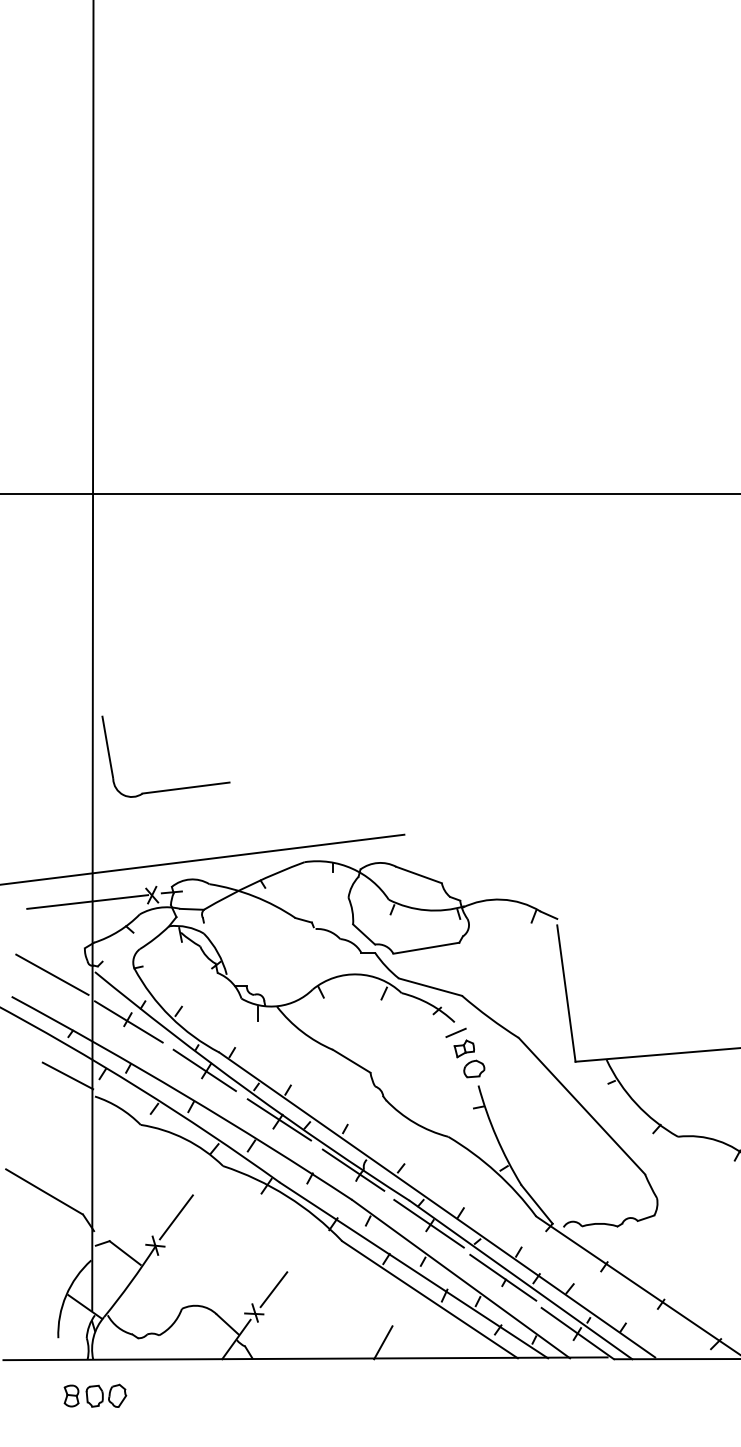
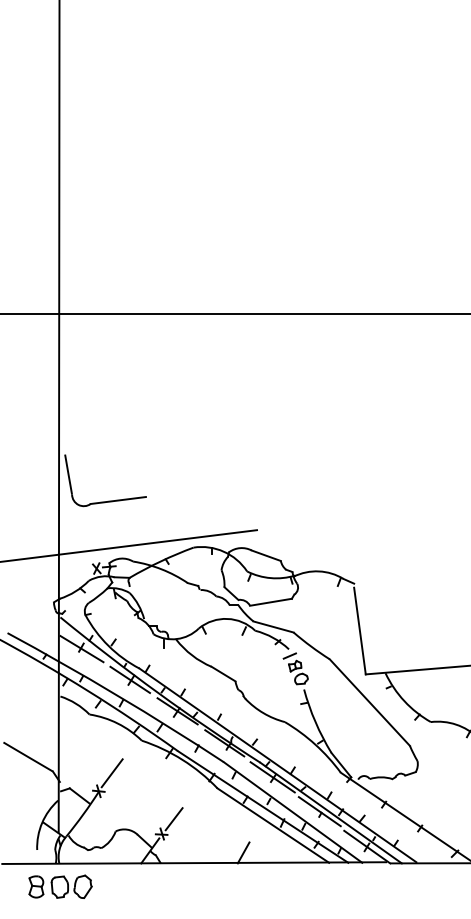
line: (87, 901) -> (55, 572), removed
line: (52, 973) -> (33, 618), removed
line: (68, 1074) -> (43, 682), removed
part: (95, 1395) -> (60, 886), size x1.6

